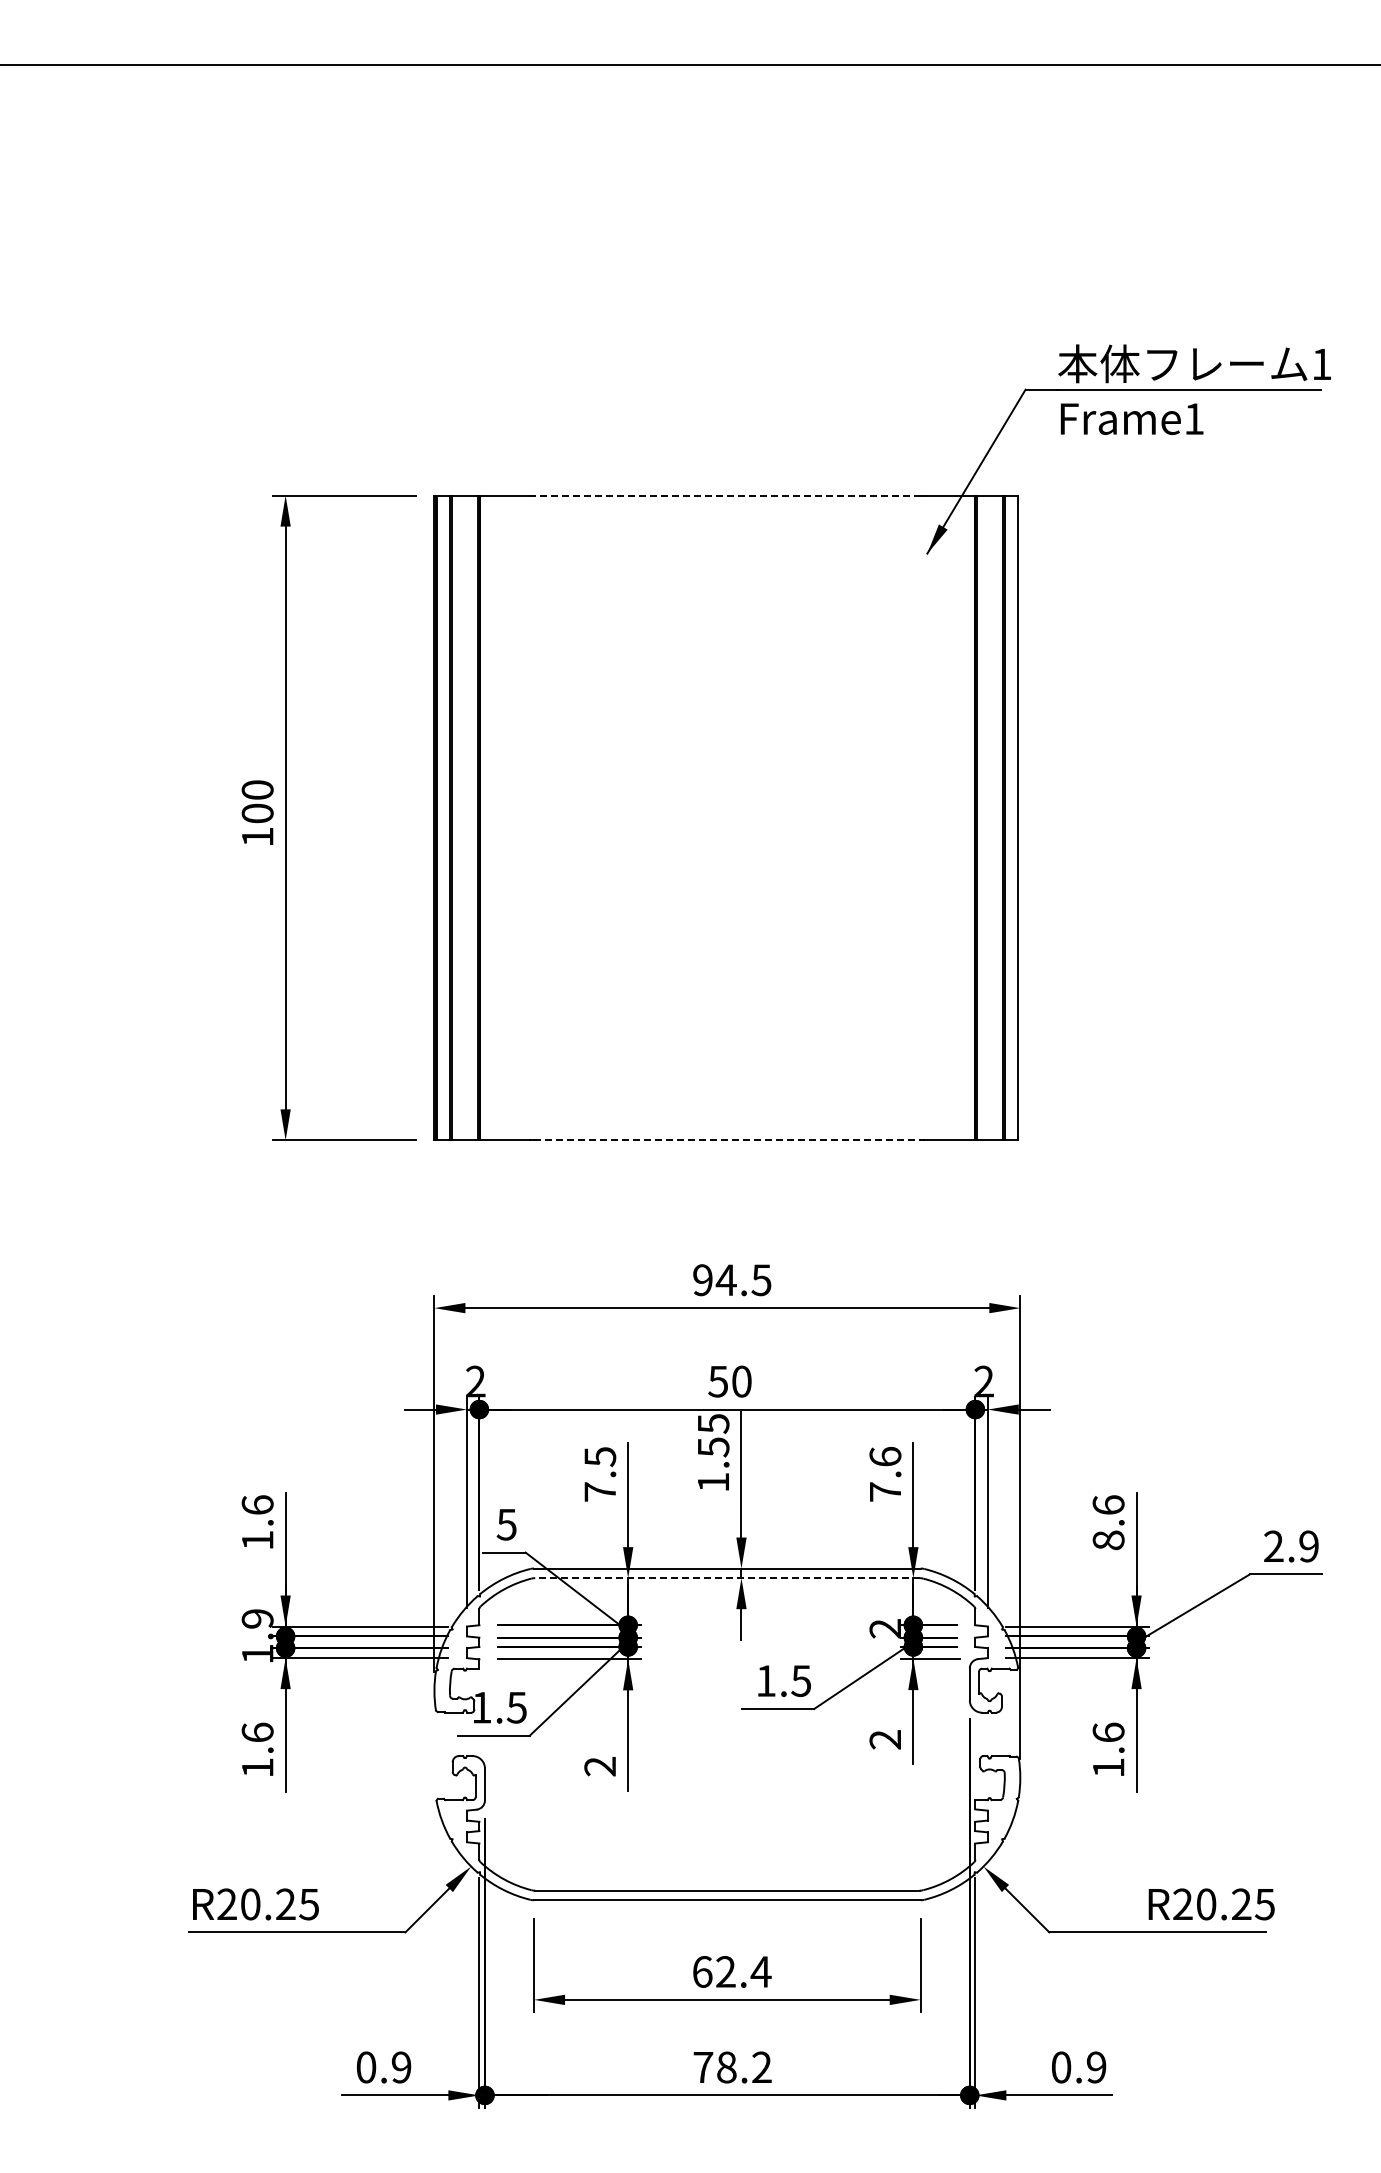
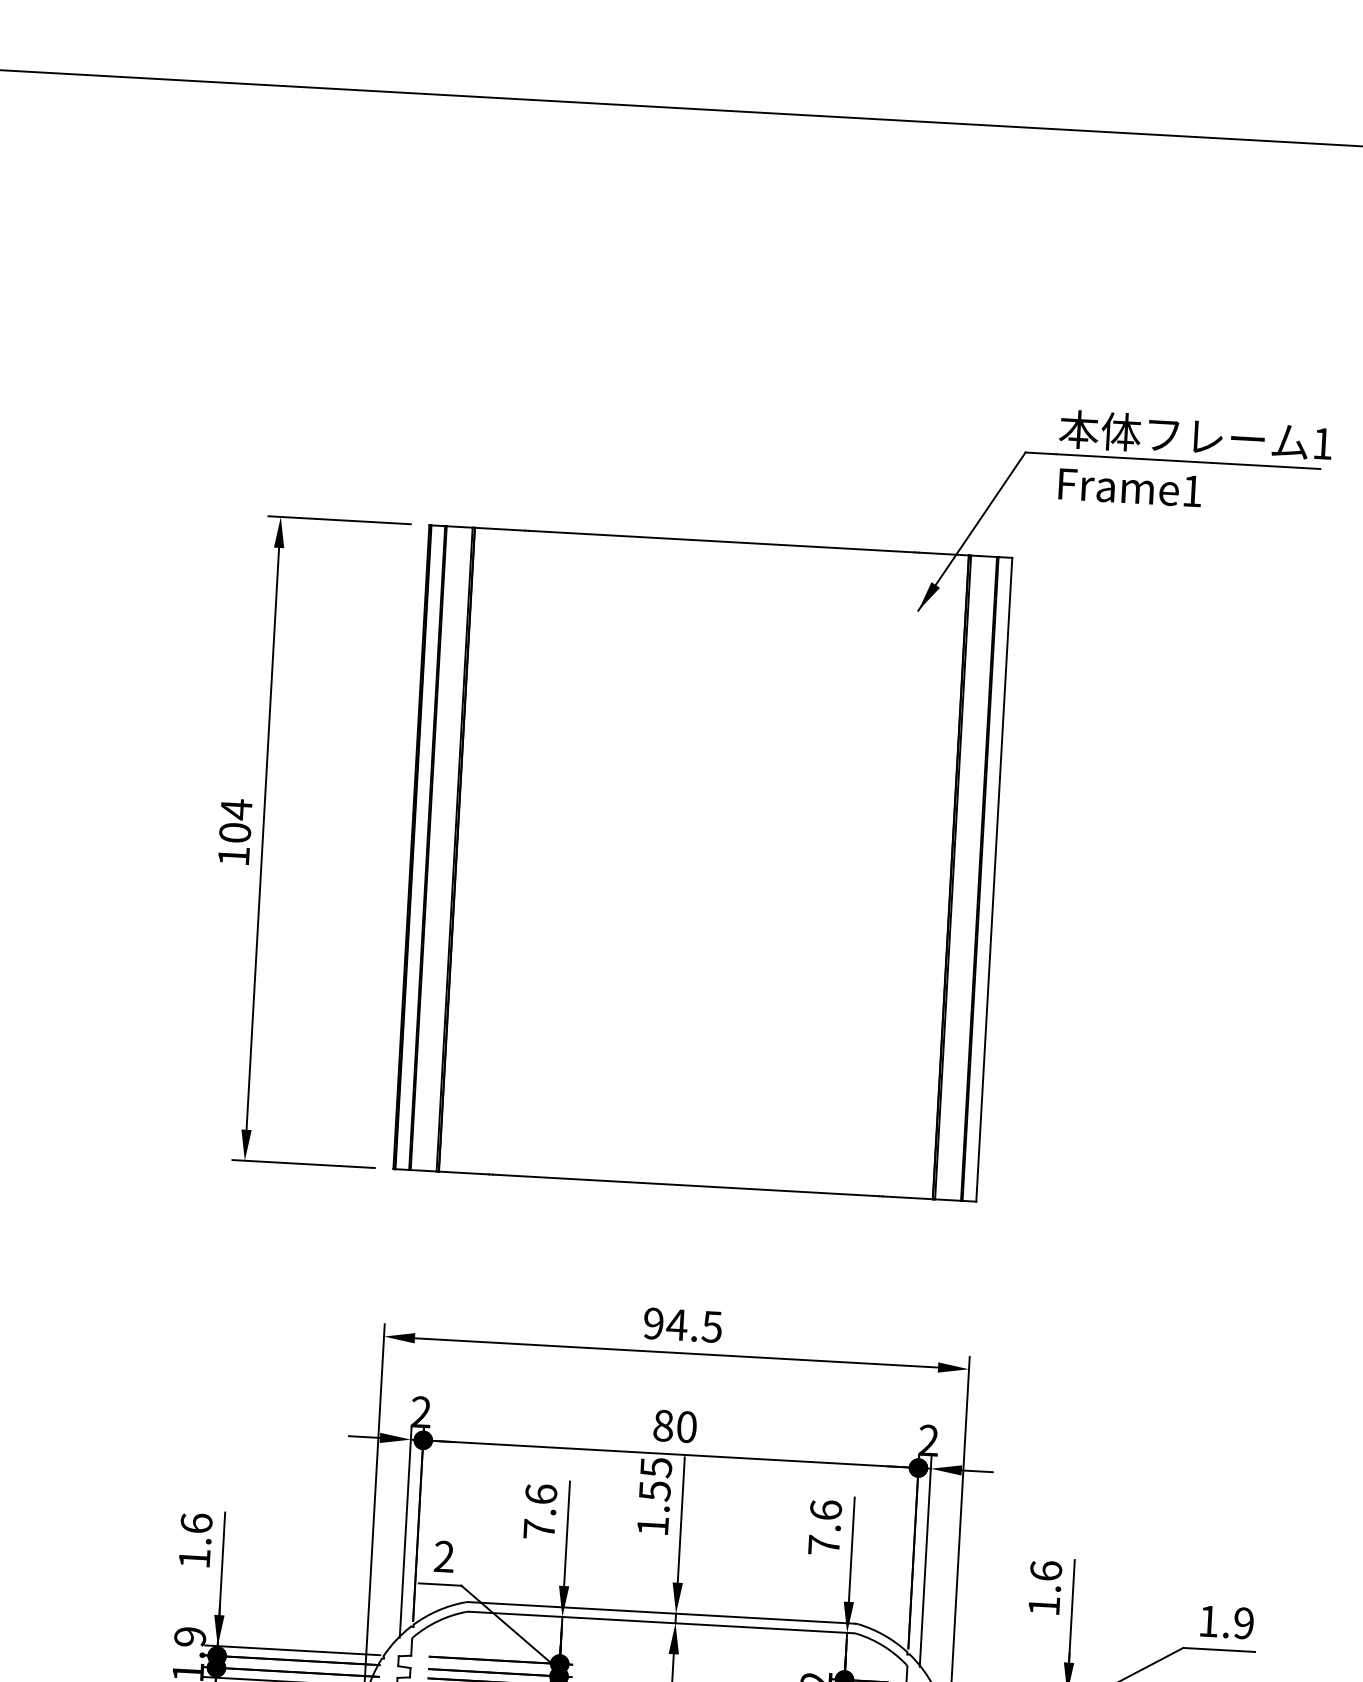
line: (726, 495) -> (721, 541), dashed -> solid
text: (257, 789) -> (236, 808), 100 -> 104
line: (727, 1140) -> (686, 1185), dashed -> solid
text: (718, 1381) -> (663, 1425), 50 -> 80
text: (600, 1456) -> (541, 1493), 7.5 -> 7.6
text: (506, 1524) -> (443, 1556), 5 -> 2
text: (1108, 1540) -> (1044, 1606), 8.6 -> 1.6
text: (1273, 1545) -> (1208, 1620), 2.9 -> 1.9
line: (726, 1578) -> (660, 1622), dashed -> solid

